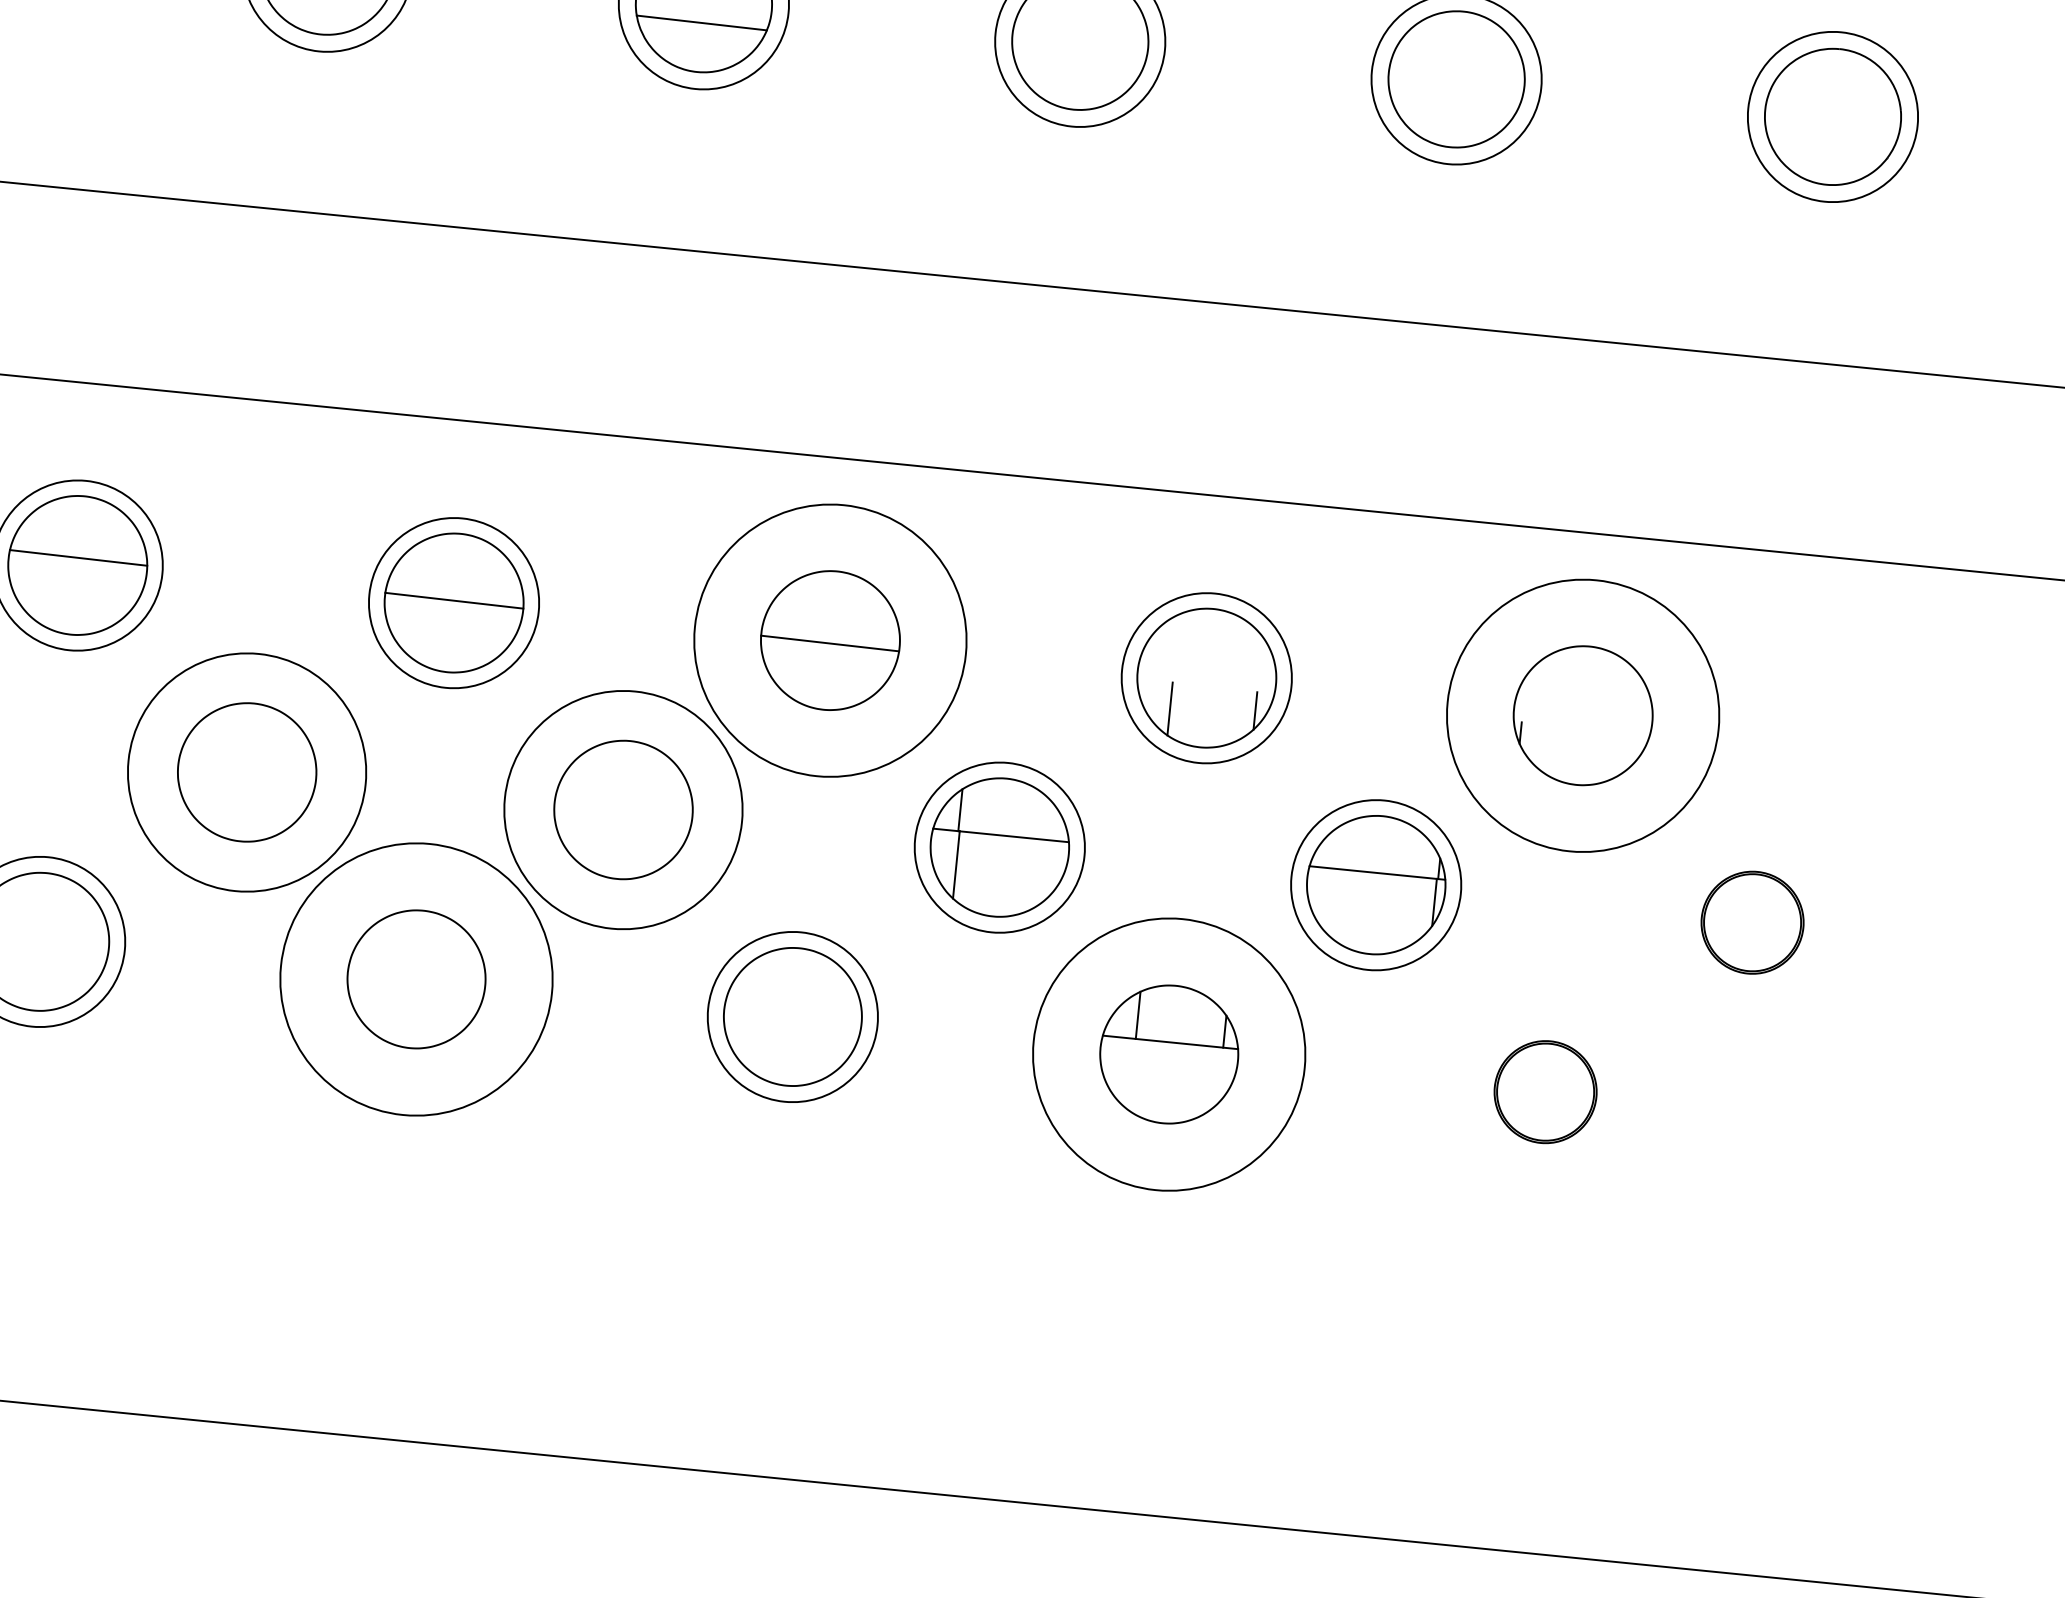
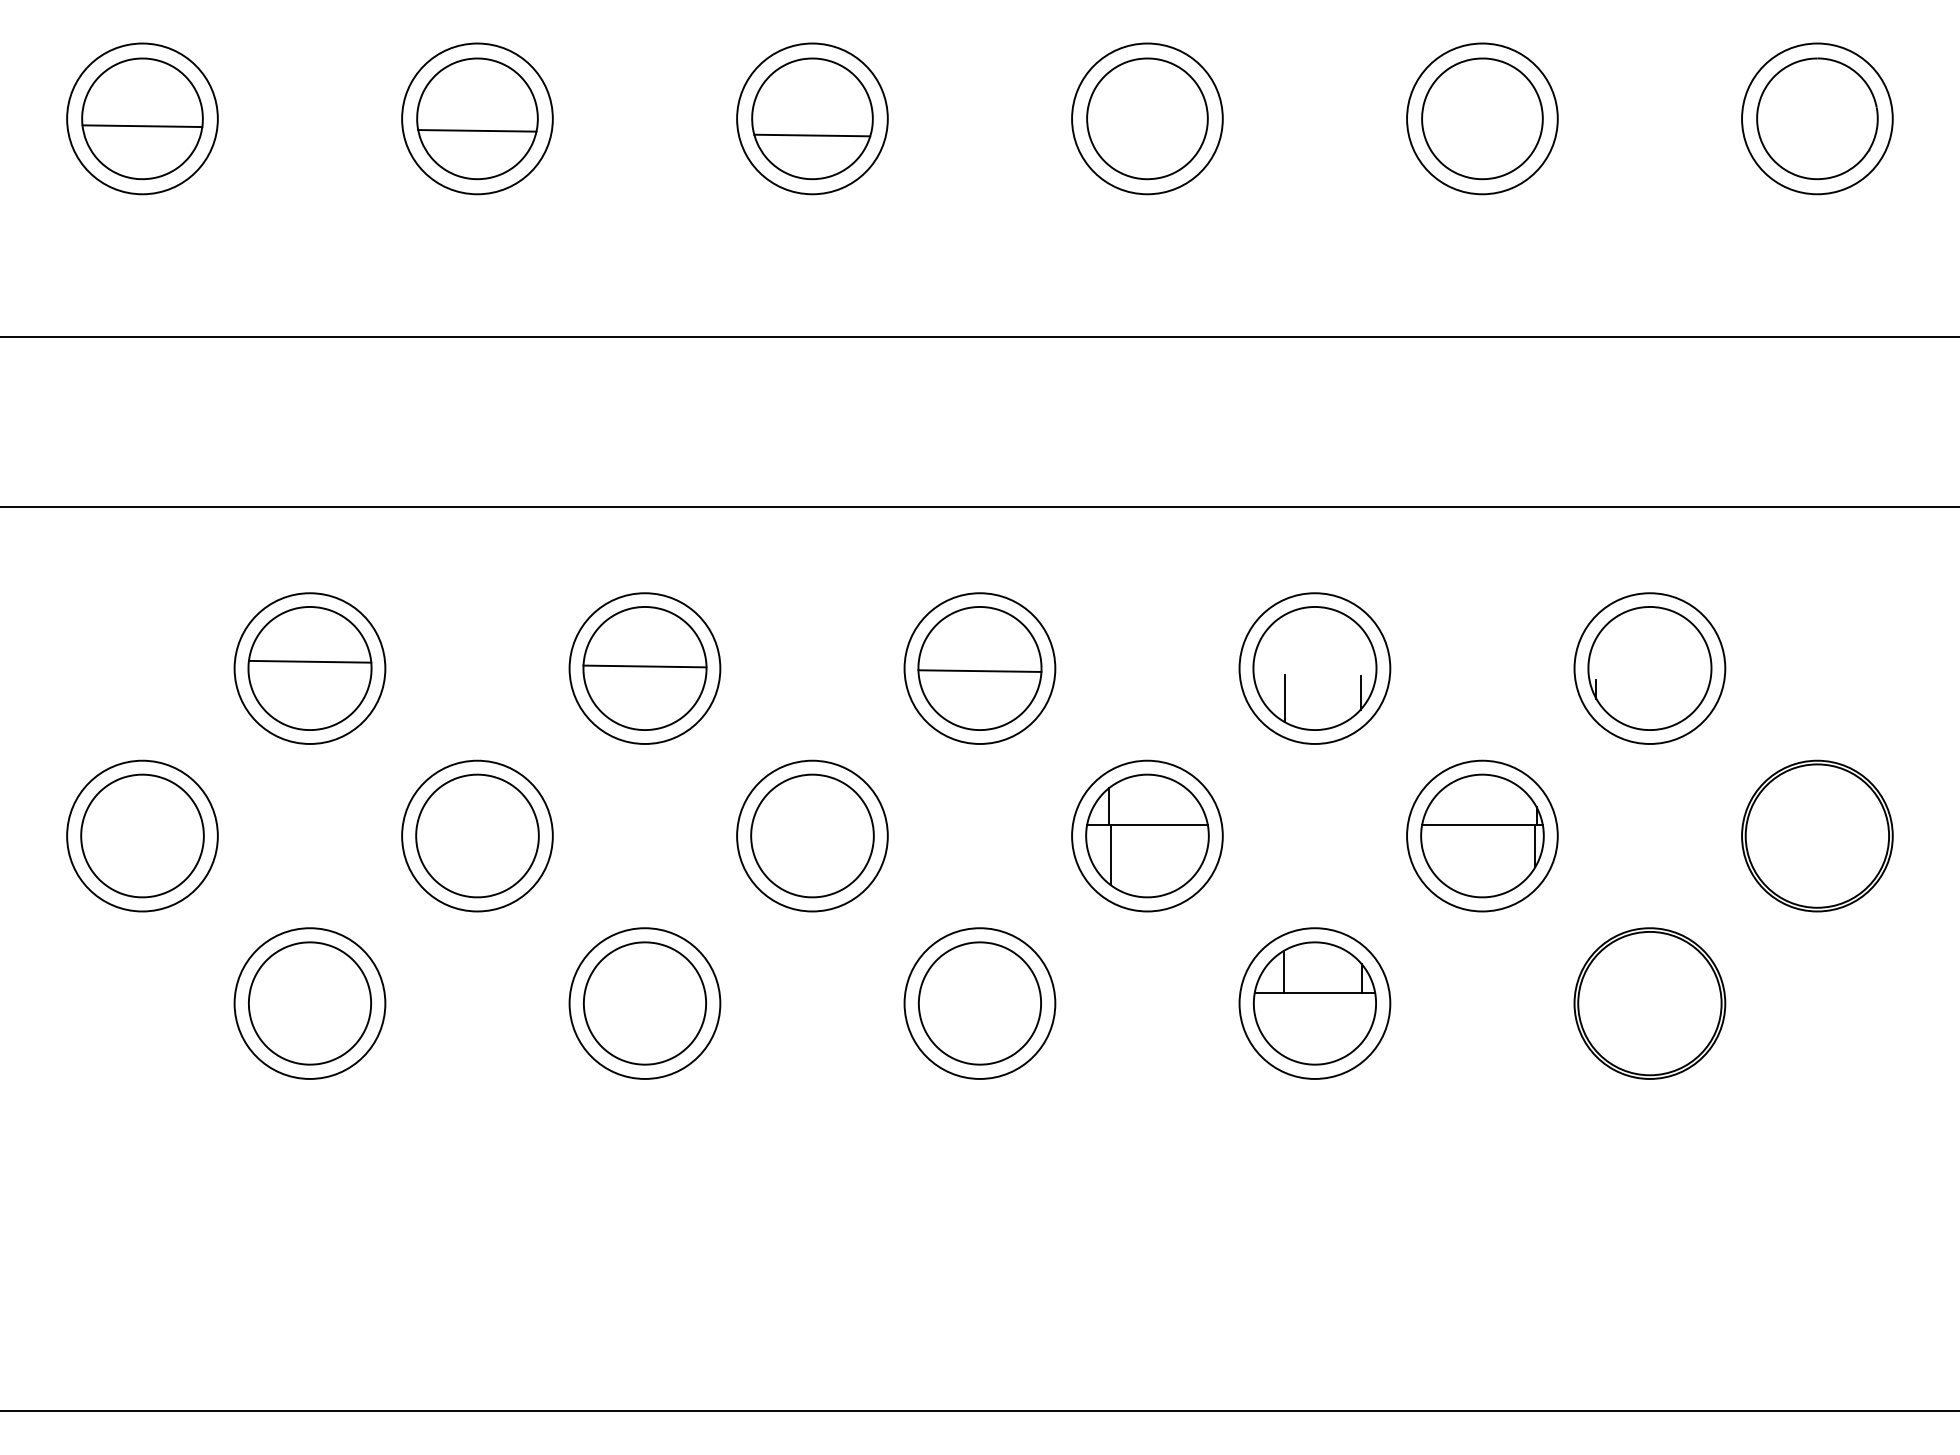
circle: (829, 640) -> (979, 668), size x0.62
circle: (1582, 715) -> (1649, 668), size x0.62
circle: (247, 771) -> (477, 835), size x0.71
circle: (623, 809) -> (812, 835), size x0.71
part: (1752, 922) -> (1817, 835), size x1.67
circle: (415, 979) -> (644, 1003), size x0.62
circle: (1168, 1054) -> (1314, 1003), size x0.62
part: (1545, 1092) -> (1649, 1003), size x1.67

